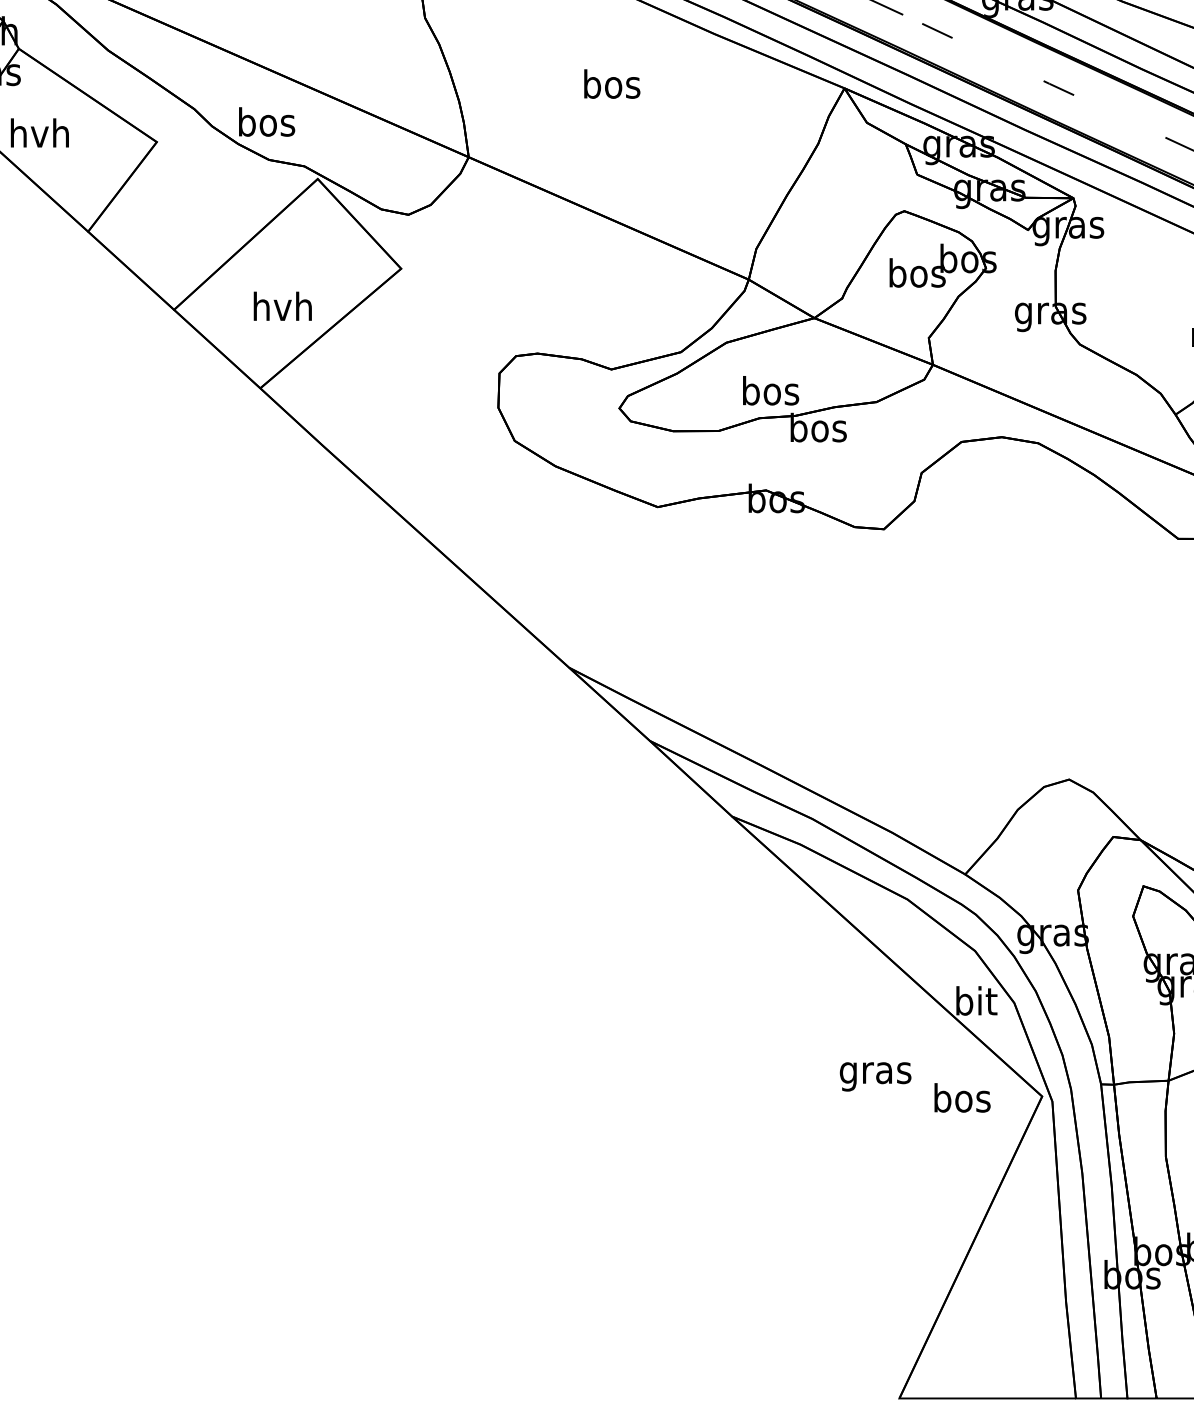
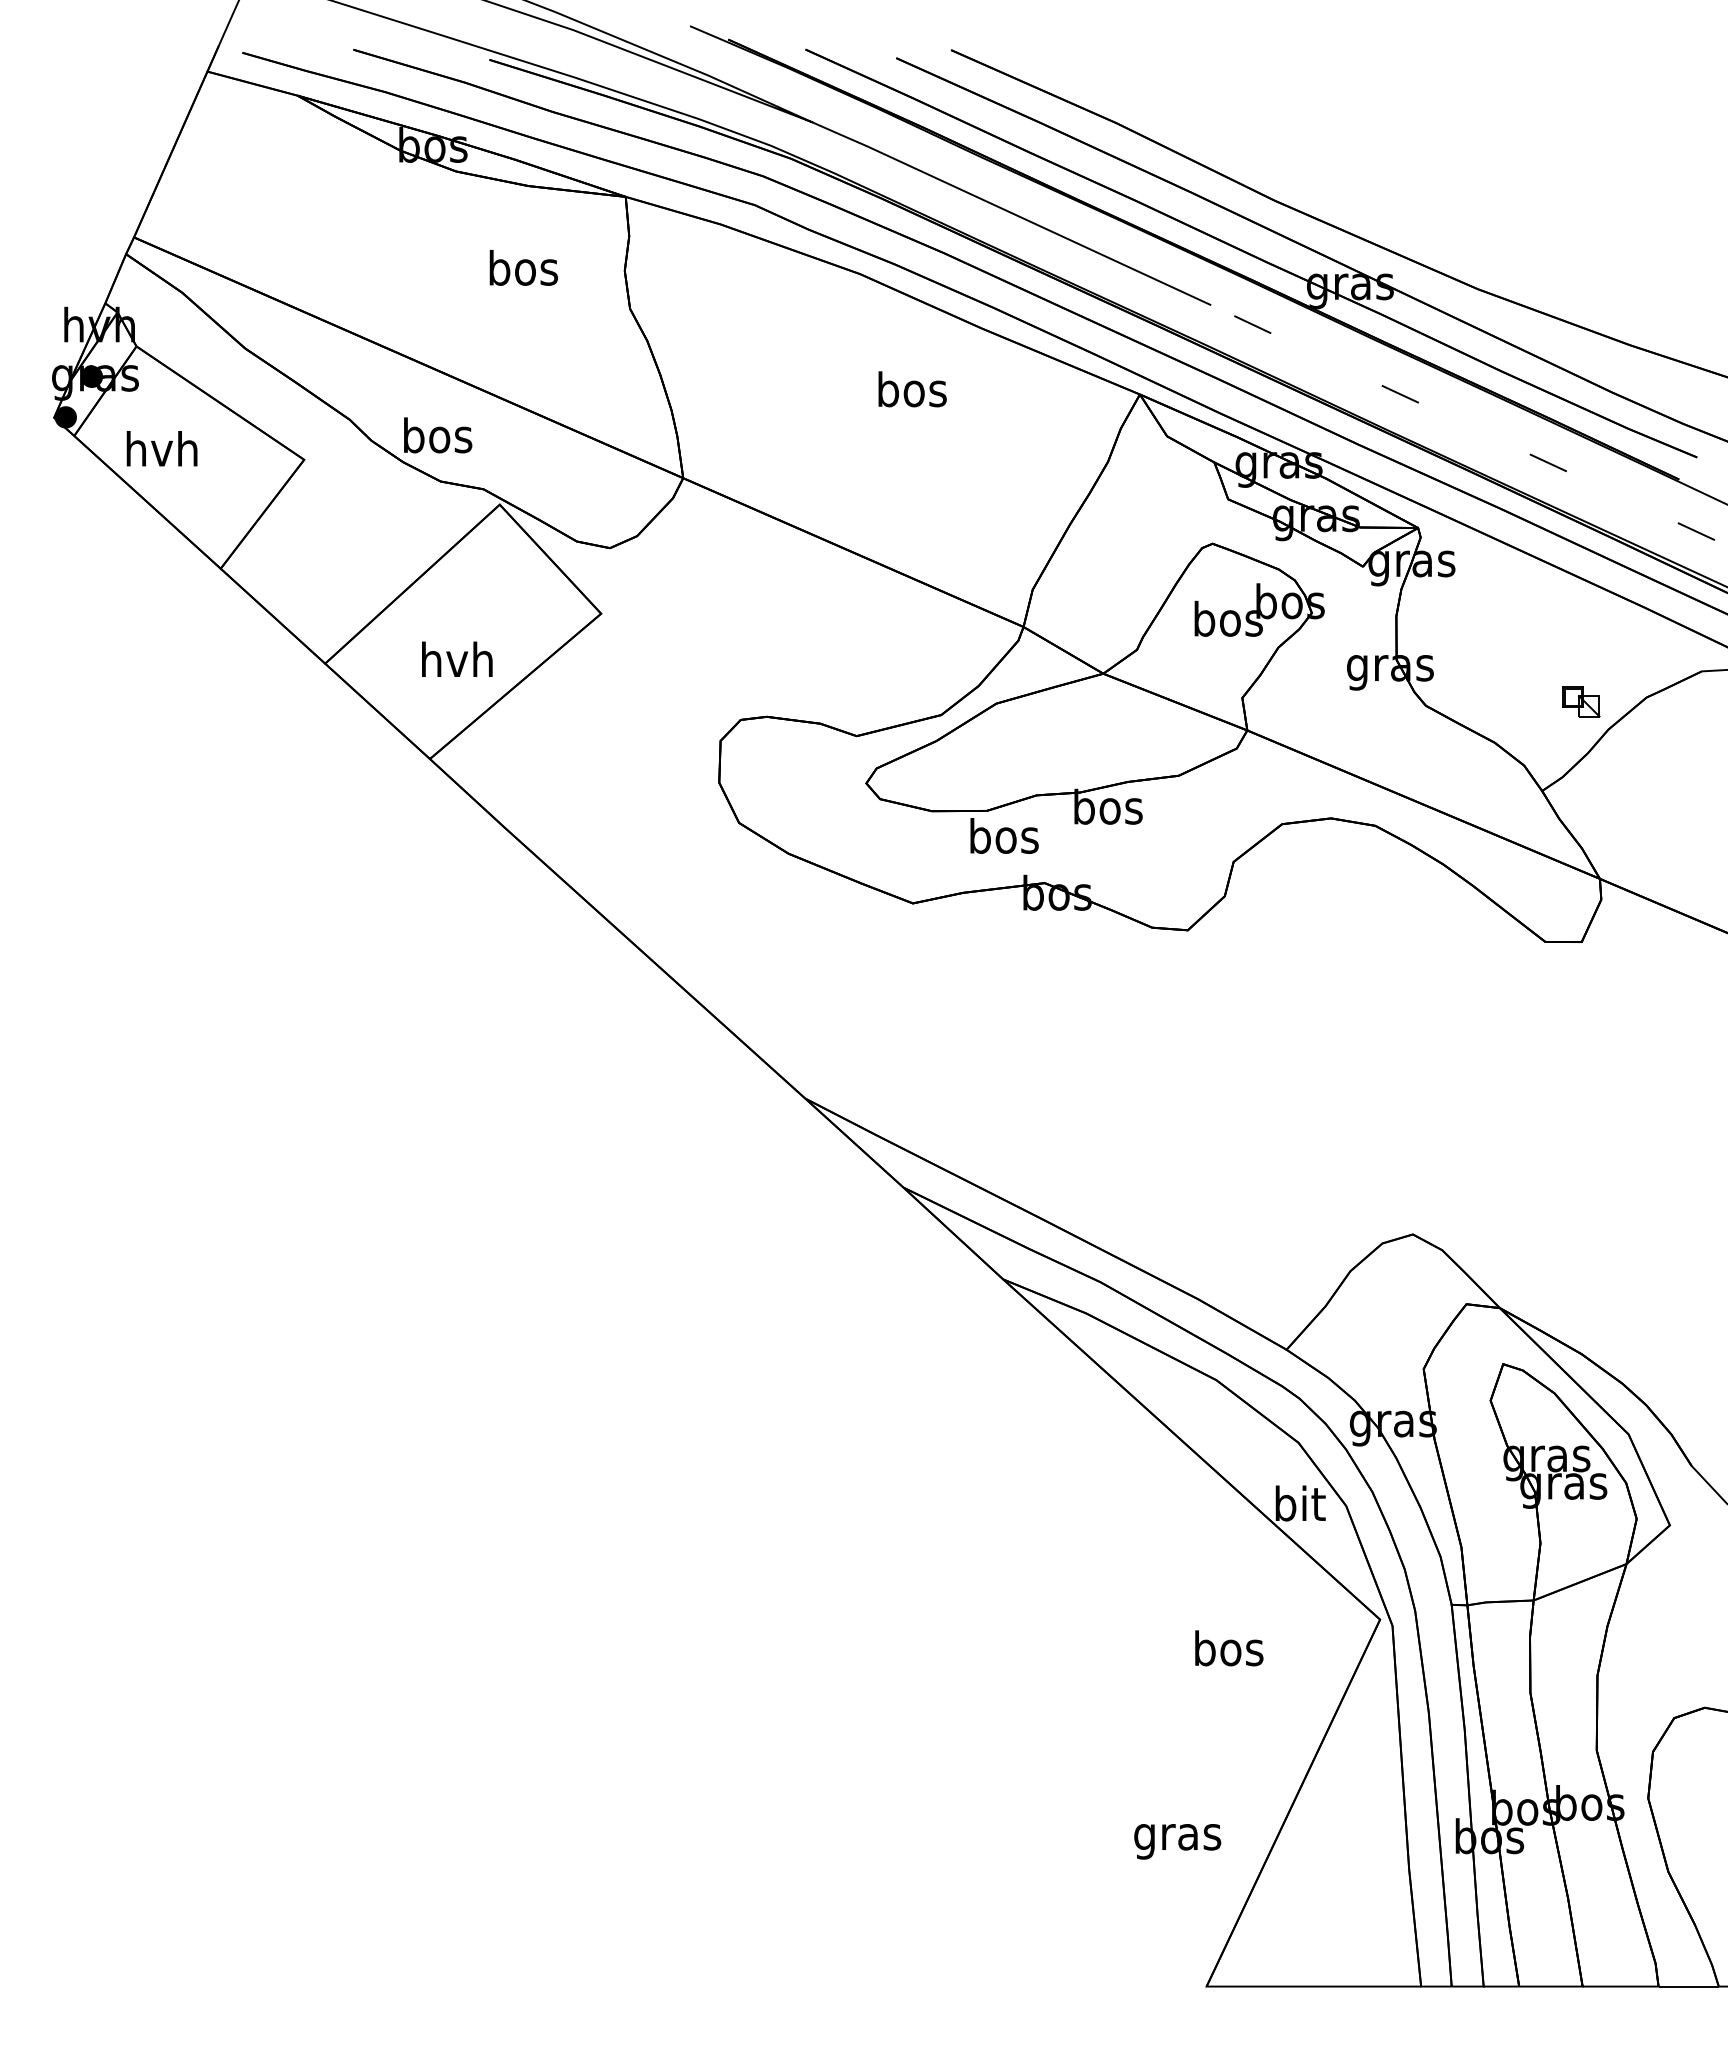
text: (612, 84) -> (912, 389), moved
text: (770, 390) -> (1004, 835), moved
text: (875, 1076) -> (1177, 1841), moved
text: (962, 1098) -> (1229, 1648), moved

